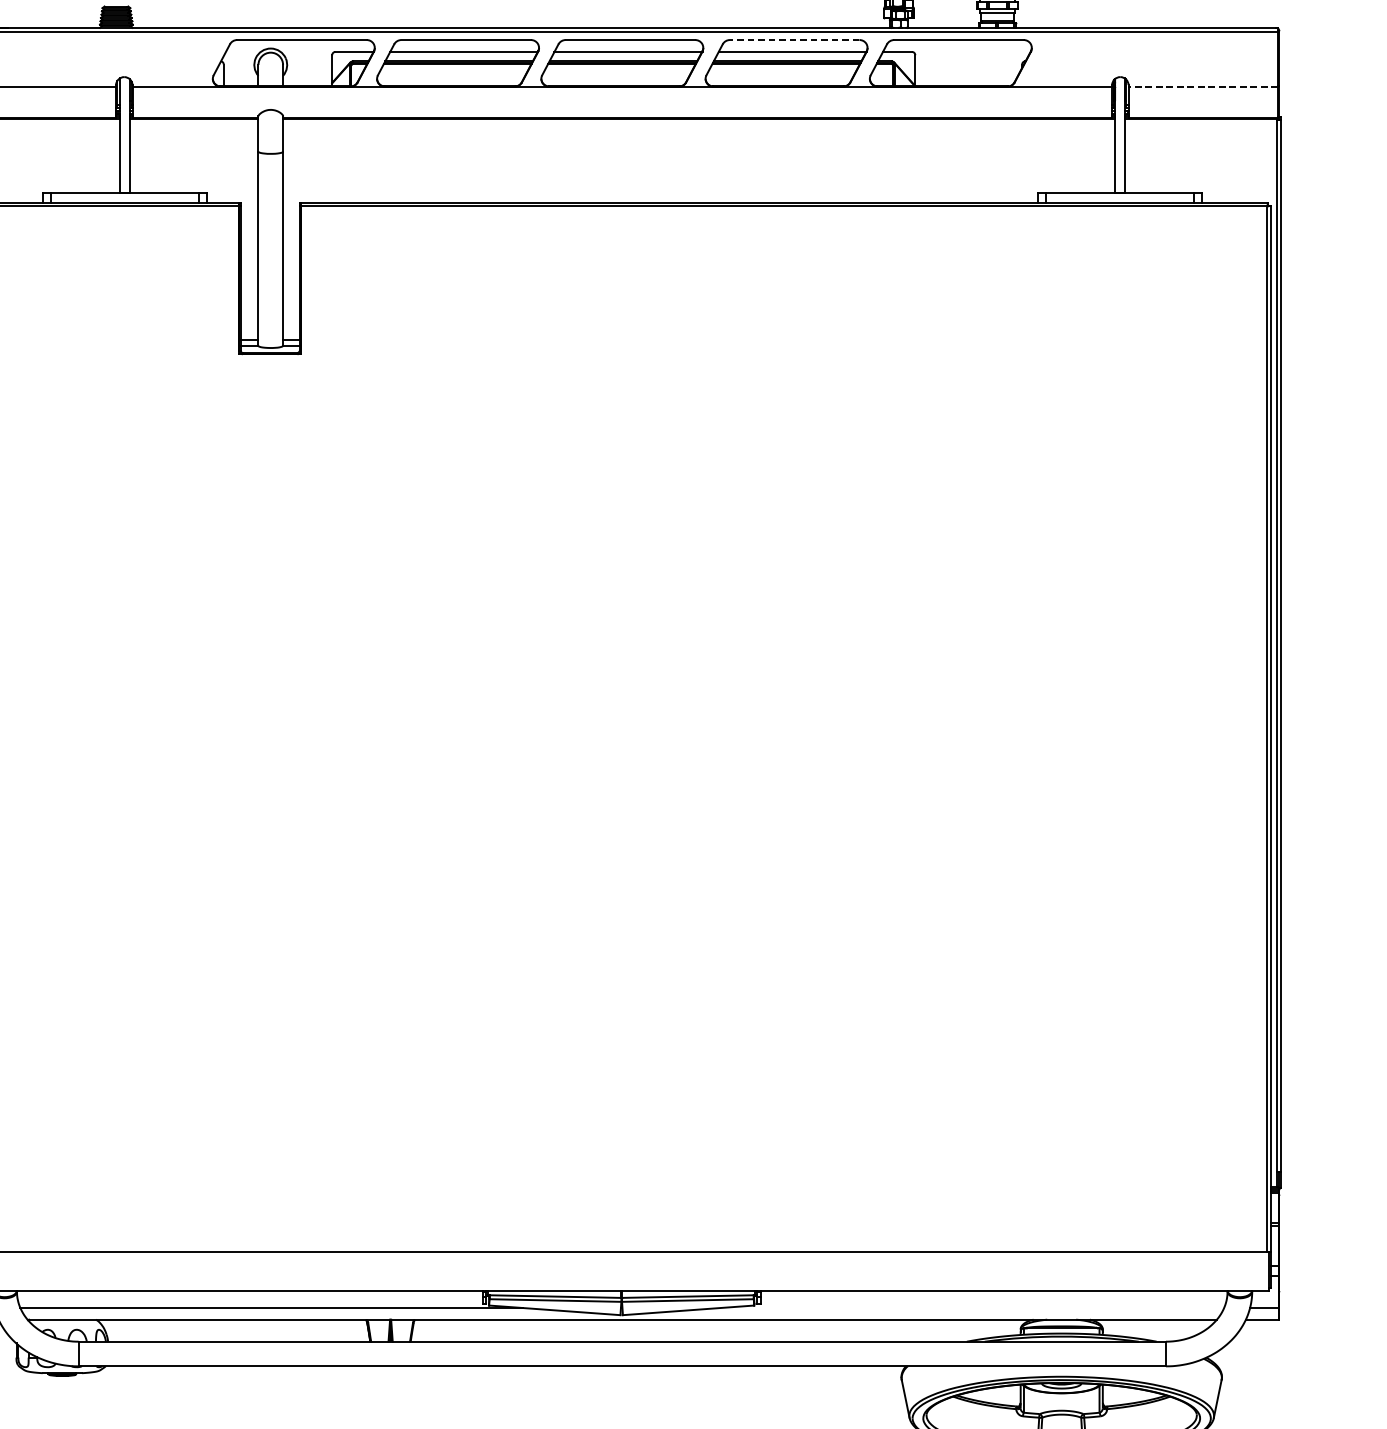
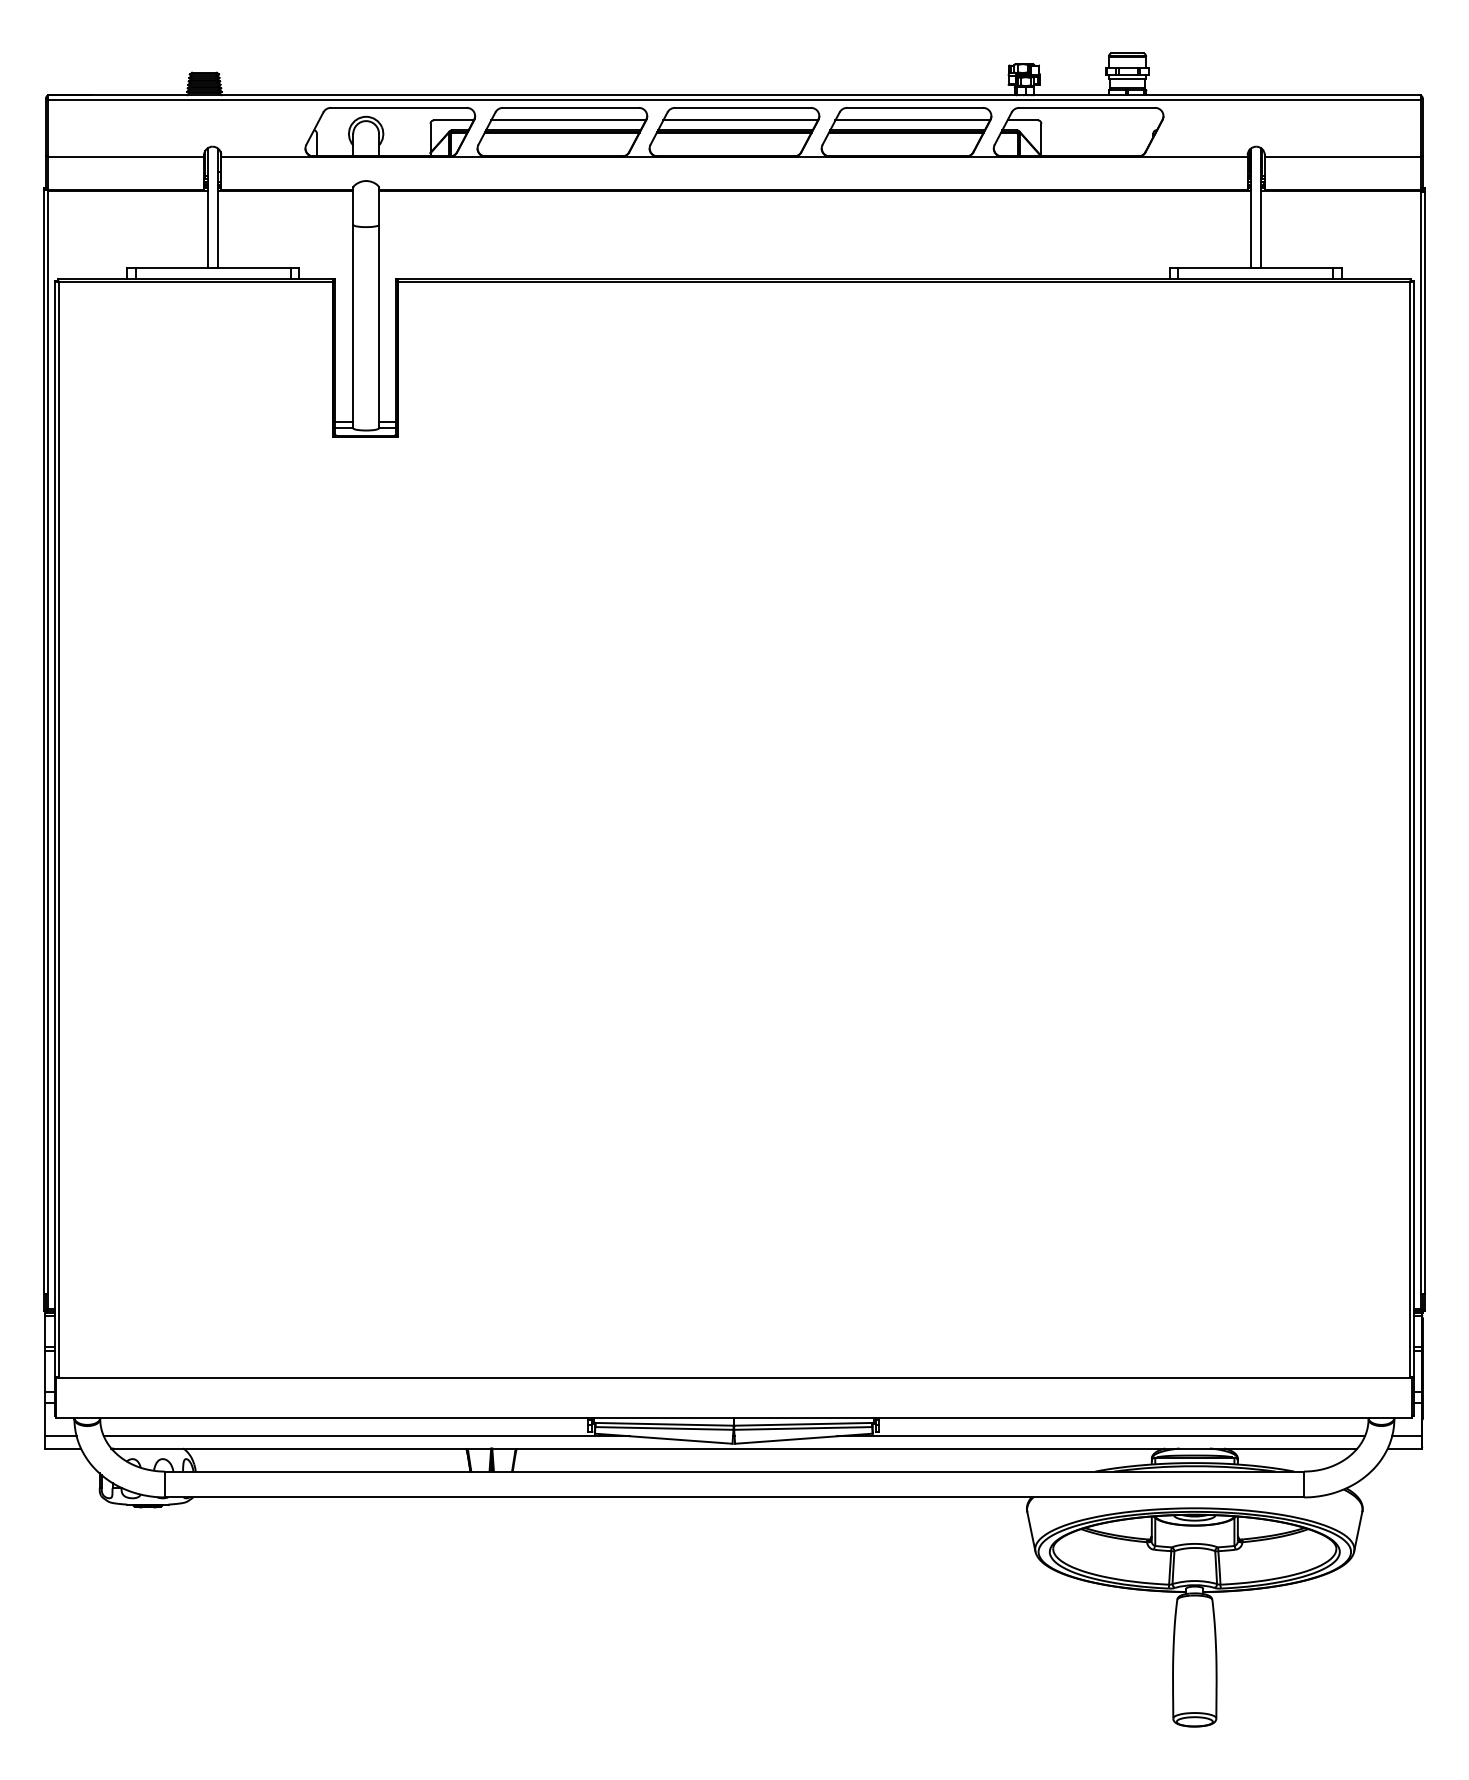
line: (795, 39) -> (915, 107), dashed -> solid
line: (1202, 86) -> (1342, 156), dashed -> solid
line: (971, 1308) -> (1100, 1436), added

